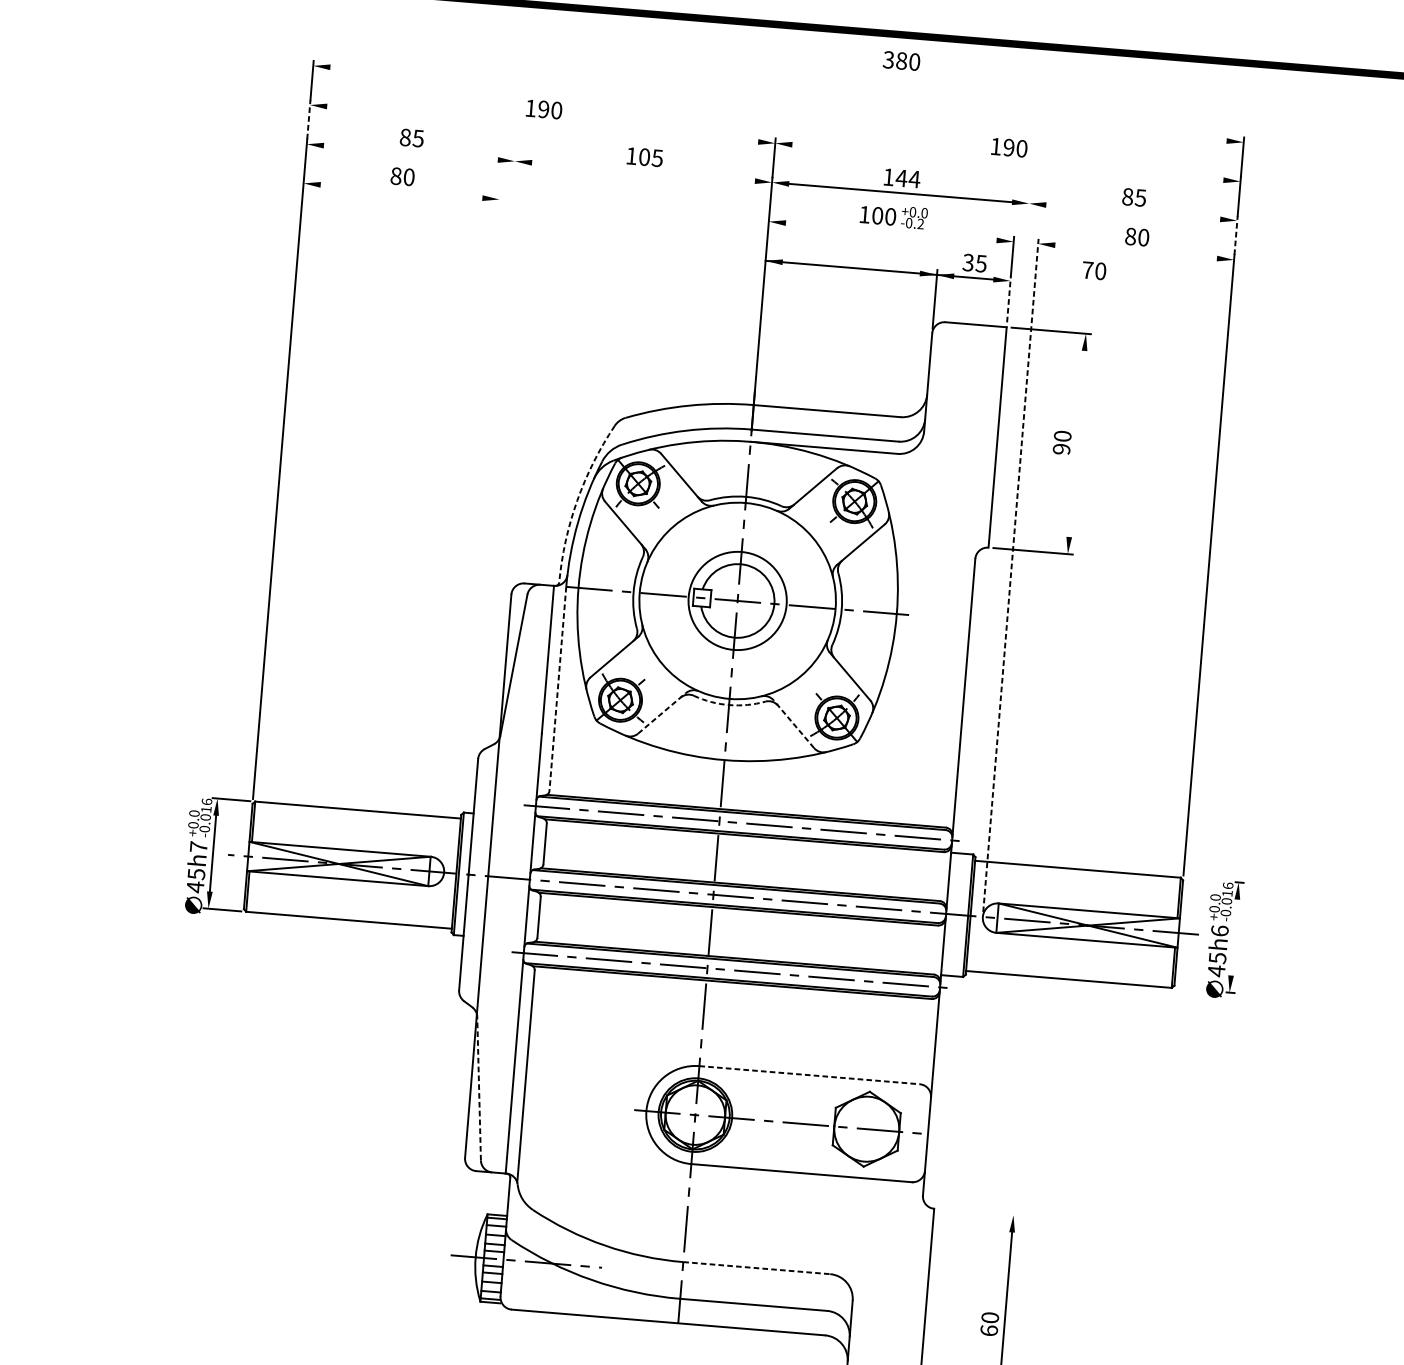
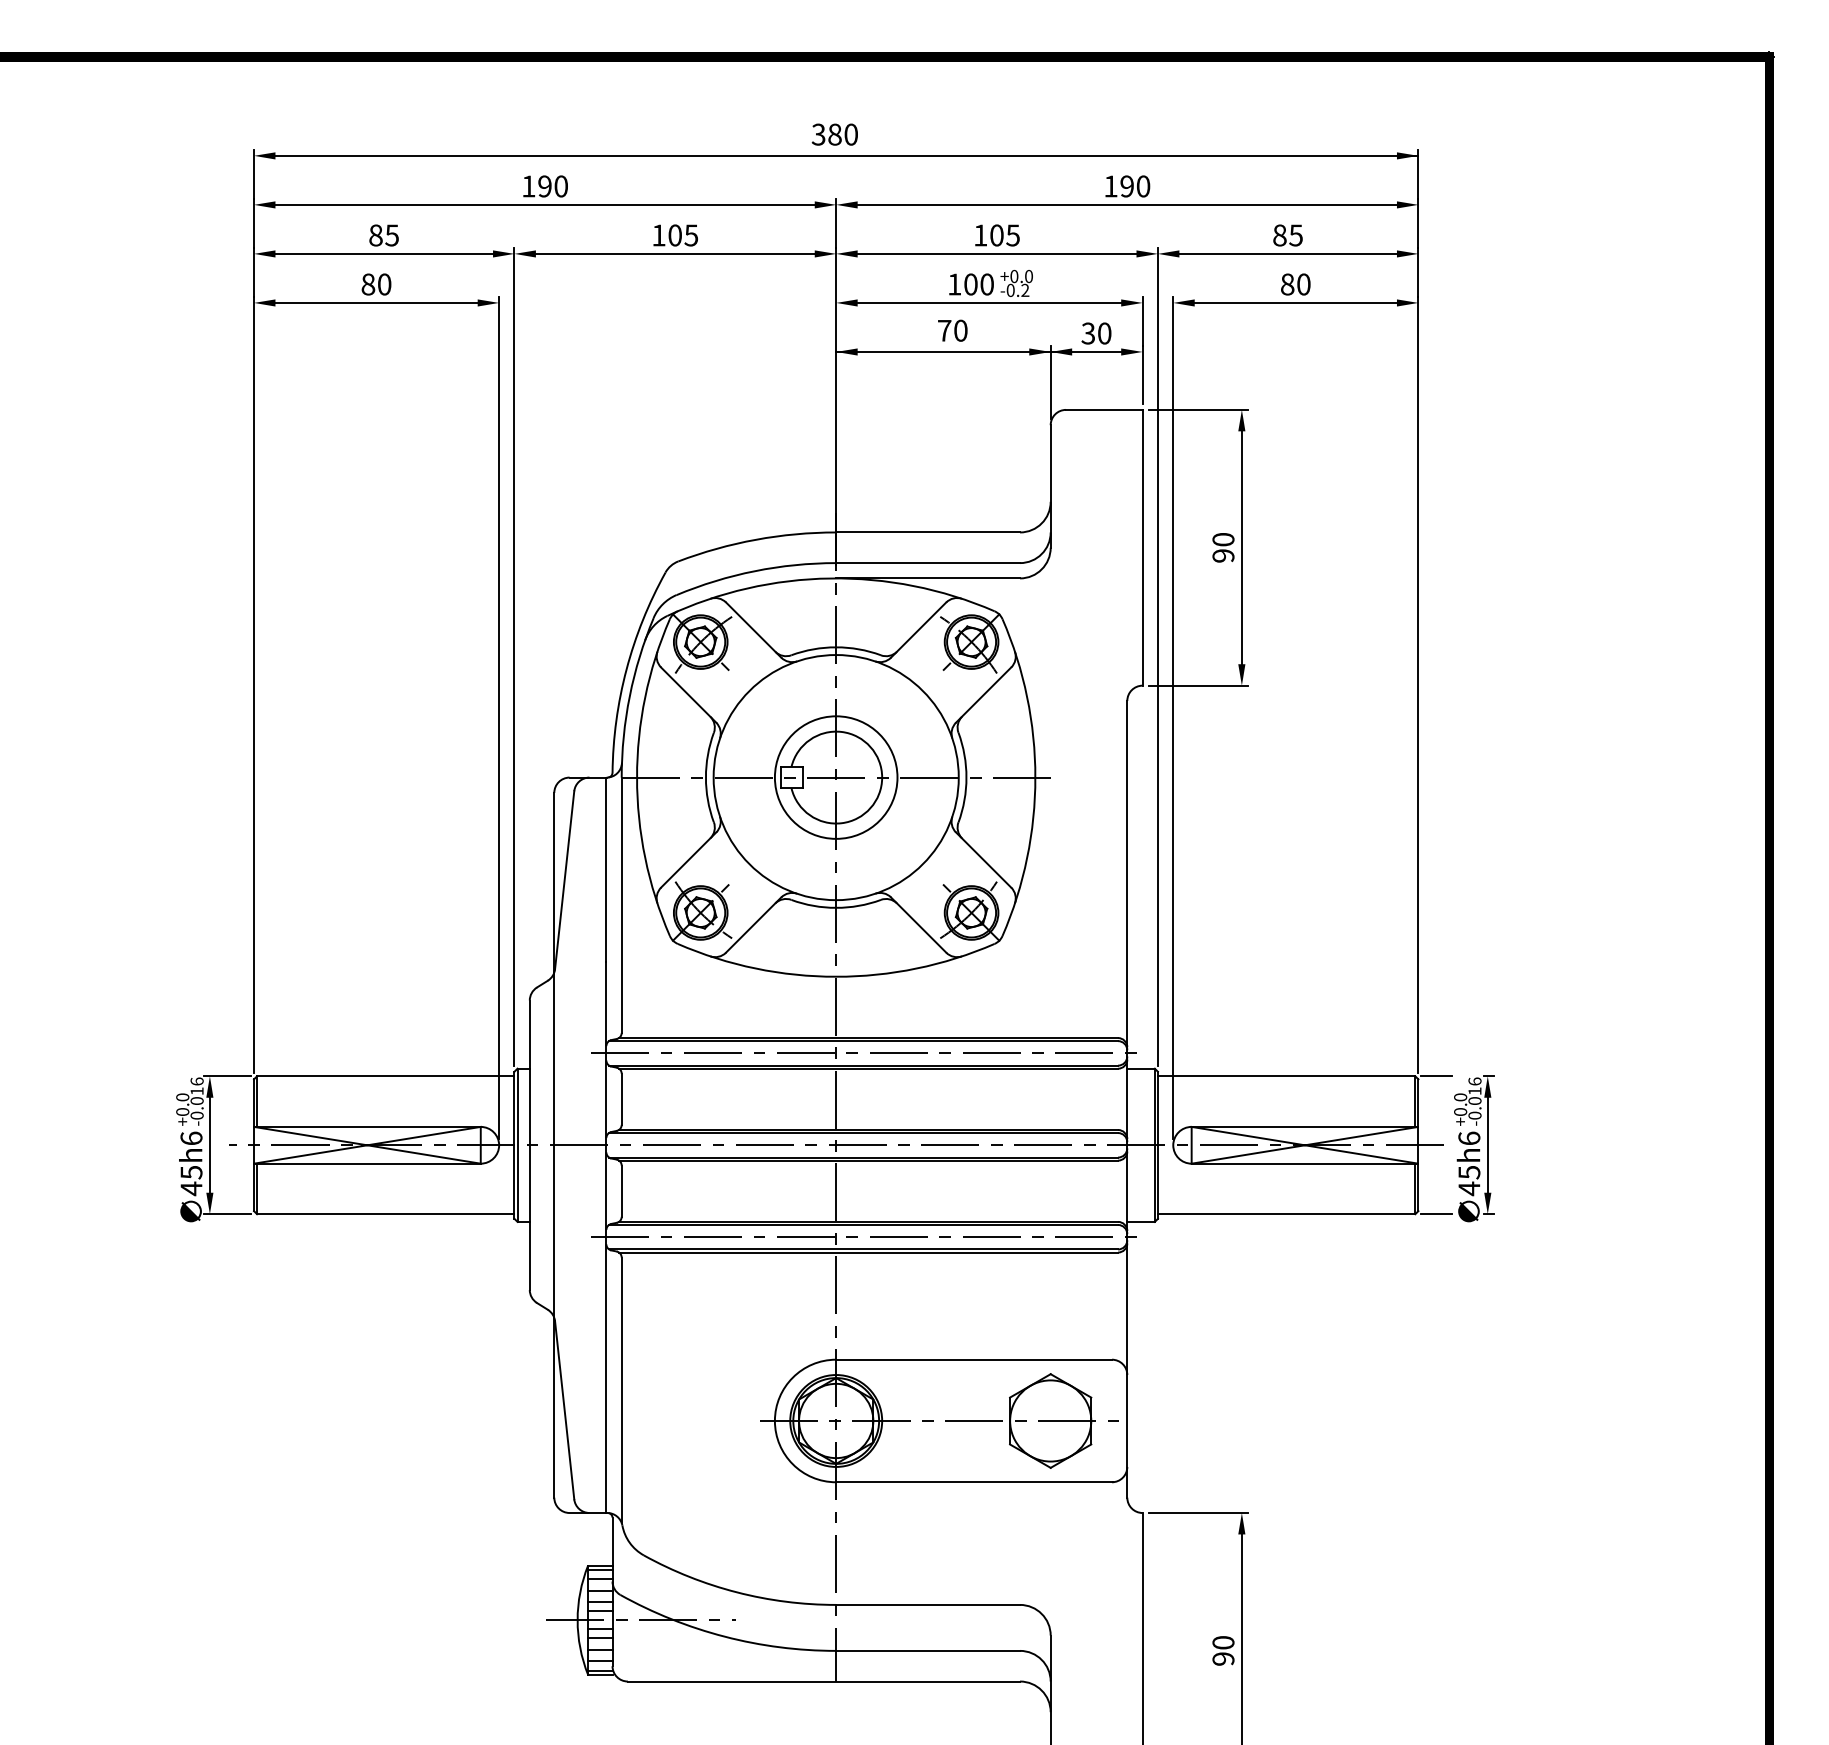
text: (901, 60) -> (834, 134), moved
line: (786, 104) -> (846, 155), added
line: (309, 119) -> (254, 223), dashed -> solid
line: (542, 123) -> (544, 204), added
line: (411, 152) -> (384, 253), added
line: (1007, 162) -> (1126, 204), added
line: (642, 171) -> (674, 253), added
text: (907, 178) -> (1004, 235), 144 -> 105
line: (401, 191) -> (376, 302), added
line: (1132, 211) -> (1287, 253), added
line: (891, 231) -> (989, 302), added
line: (1236, 235) -> (1418, 272), dashed -> solid
line: (1135, 251) -> (1295, 302), added
text: (981, 263) -> (1104, 333), 35 -> 30
text: (1094, 270) -> (952, 330), moved
line: (1008, 298) -> (1142, 374), dashed -> solid
line: (1076, 443) -> (1241, 547), added
line: (488, 483) -> (514, 656), added
arc: (577, 500) -> (626, 669), dashed -> solid
line: (1002, 525) -> (1157, 656), added
line: (472, 530) -> (499, 717), added
line: (1011, 575) -> (1173, 717), dashed -> solid
line: (557, 689) -> (621, 905), dashed -> solid
arc: (729, 704) -> (836, 907), dashed -> solid
line: (662, 712) -> (754, 924), dashed -> solid
line: (793, 723) -> (918, 924), dashed -> solid
text: (198, 847) -> (191, 1138), 45h7 -> 45h6
line: (1197, 879) -> (1436, 1076), added
line: (1234, 936) -> (1487, 1144), added
line: (1188, 989) -> (1436, 1214), added
line: (809, 1075) -> (974, 1359), dashed -> solid
line: (478, 1088) -> (564, 1410), dashed -> solid
line: (978, 1212) -> (1198, 1513), added
line: (757, 1267) -> (928, 1604), dashed -> solid
text: (989, 1330) -> (1223, 1658), 60 -> 90

